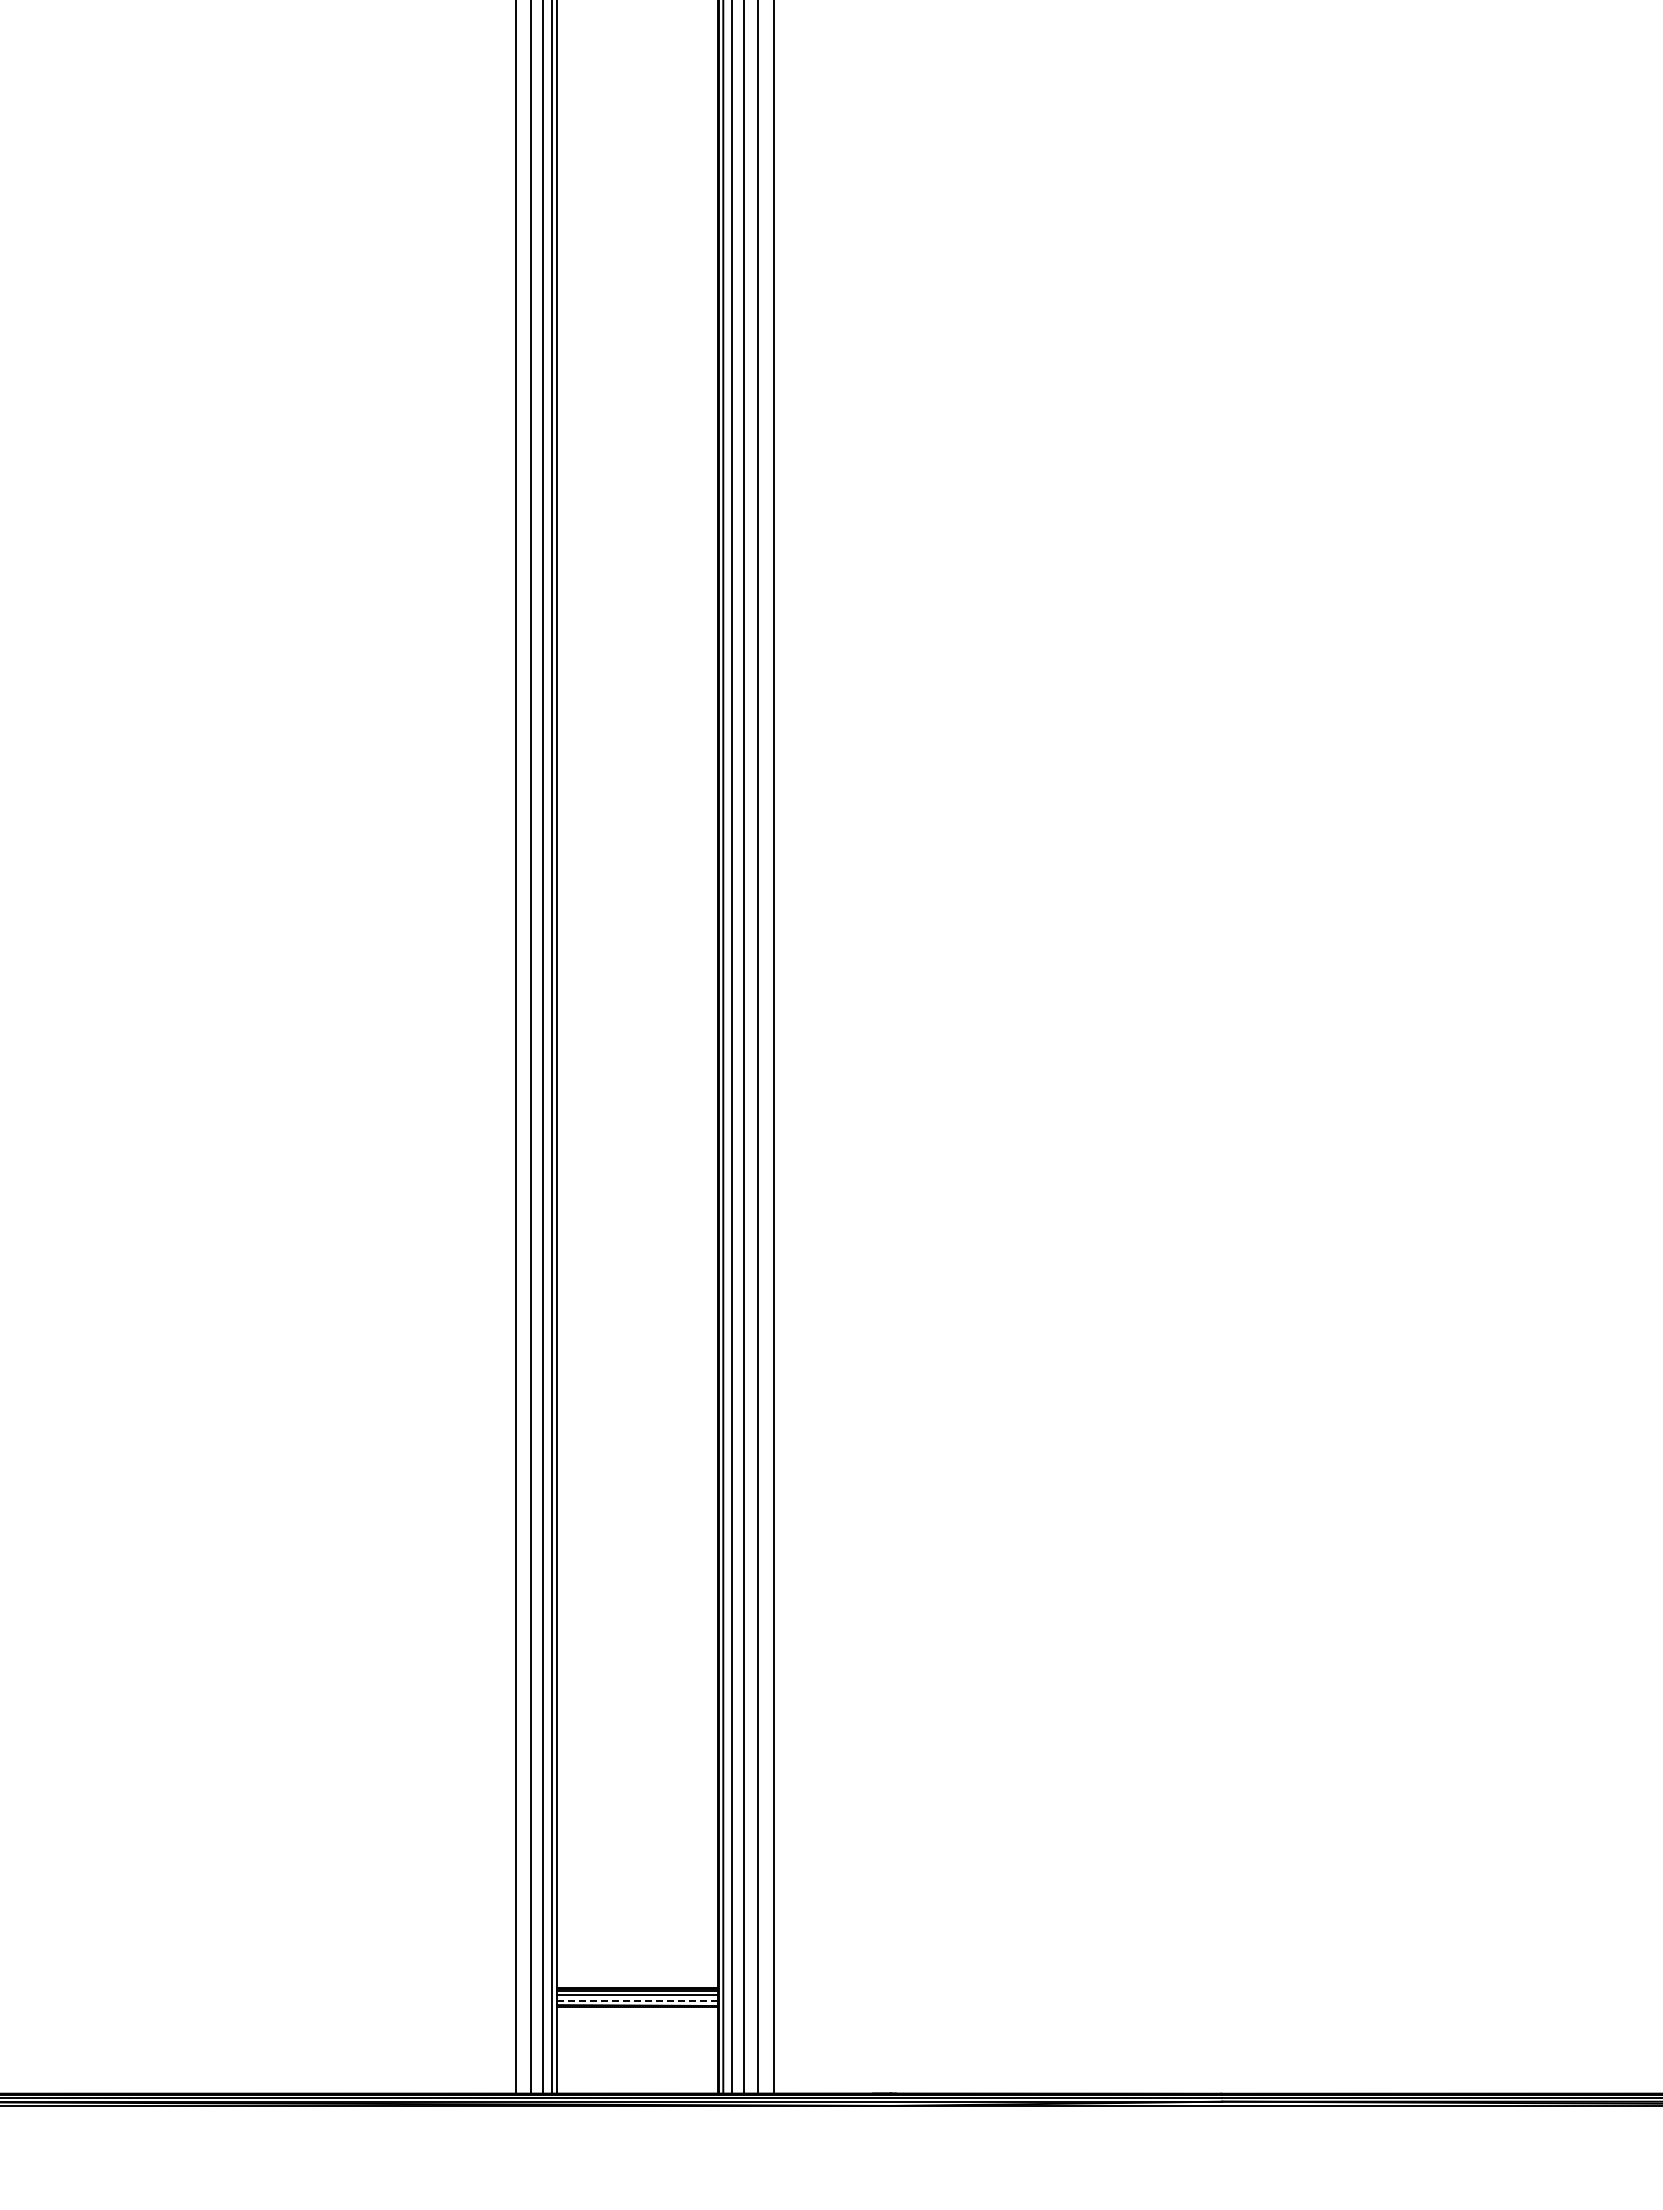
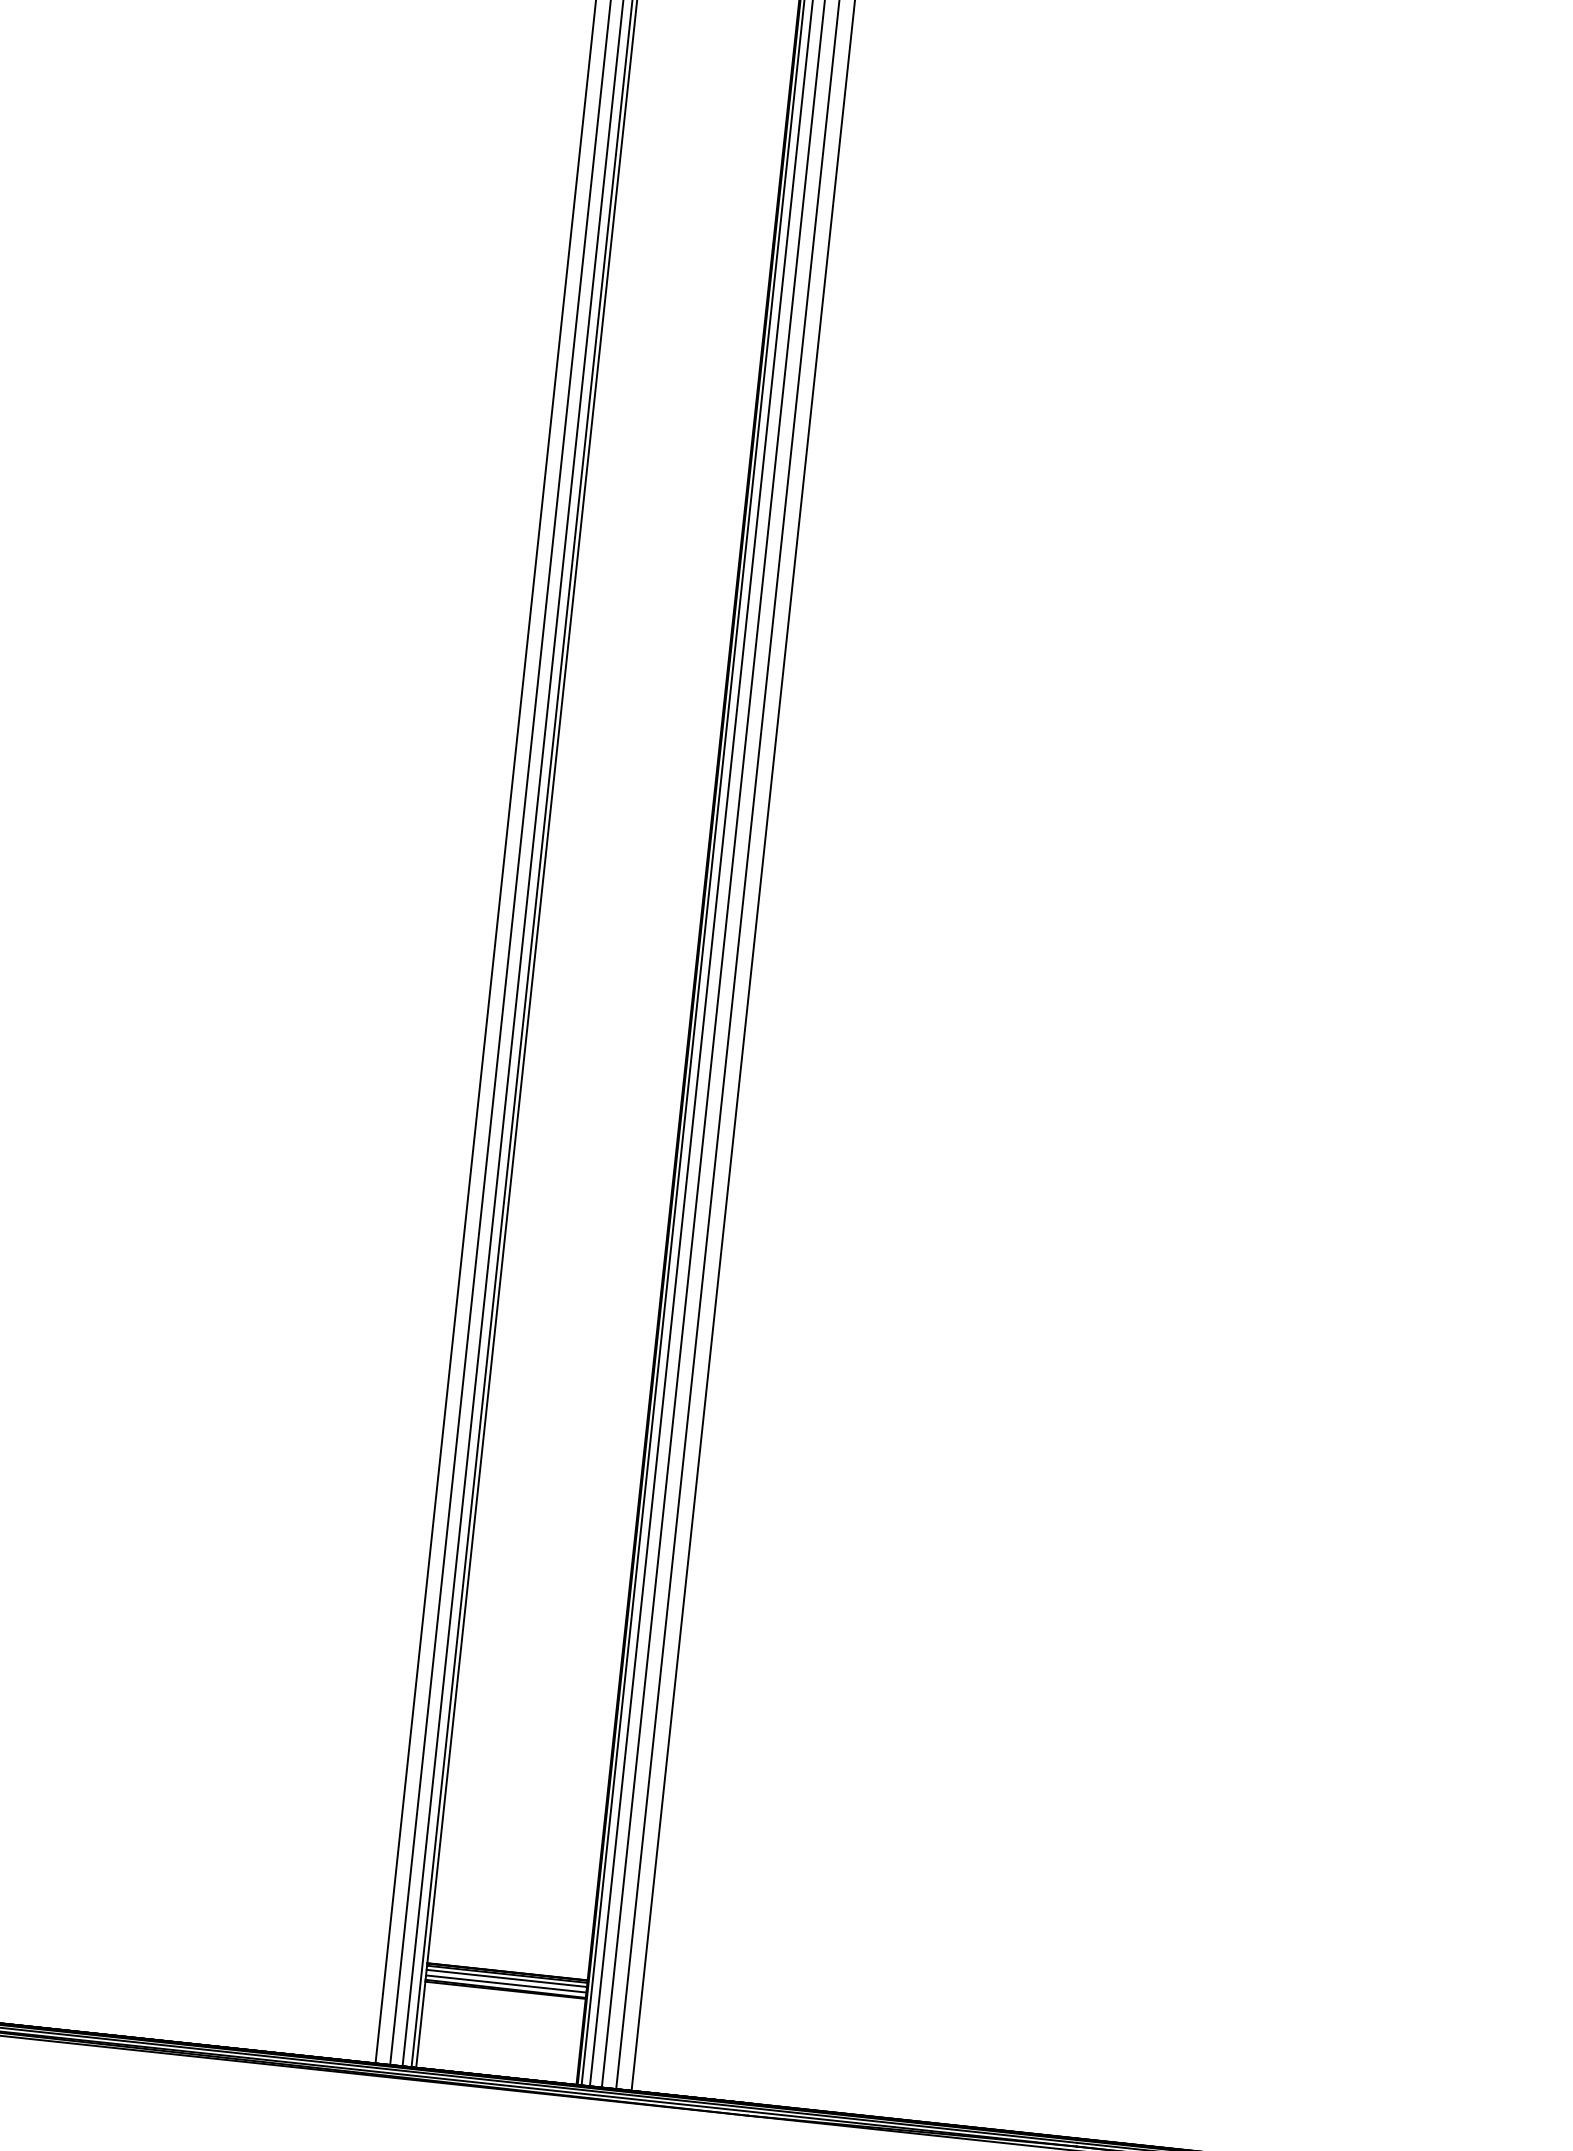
line: (637, 2000) -> (506, 1983), dashed -> solid

